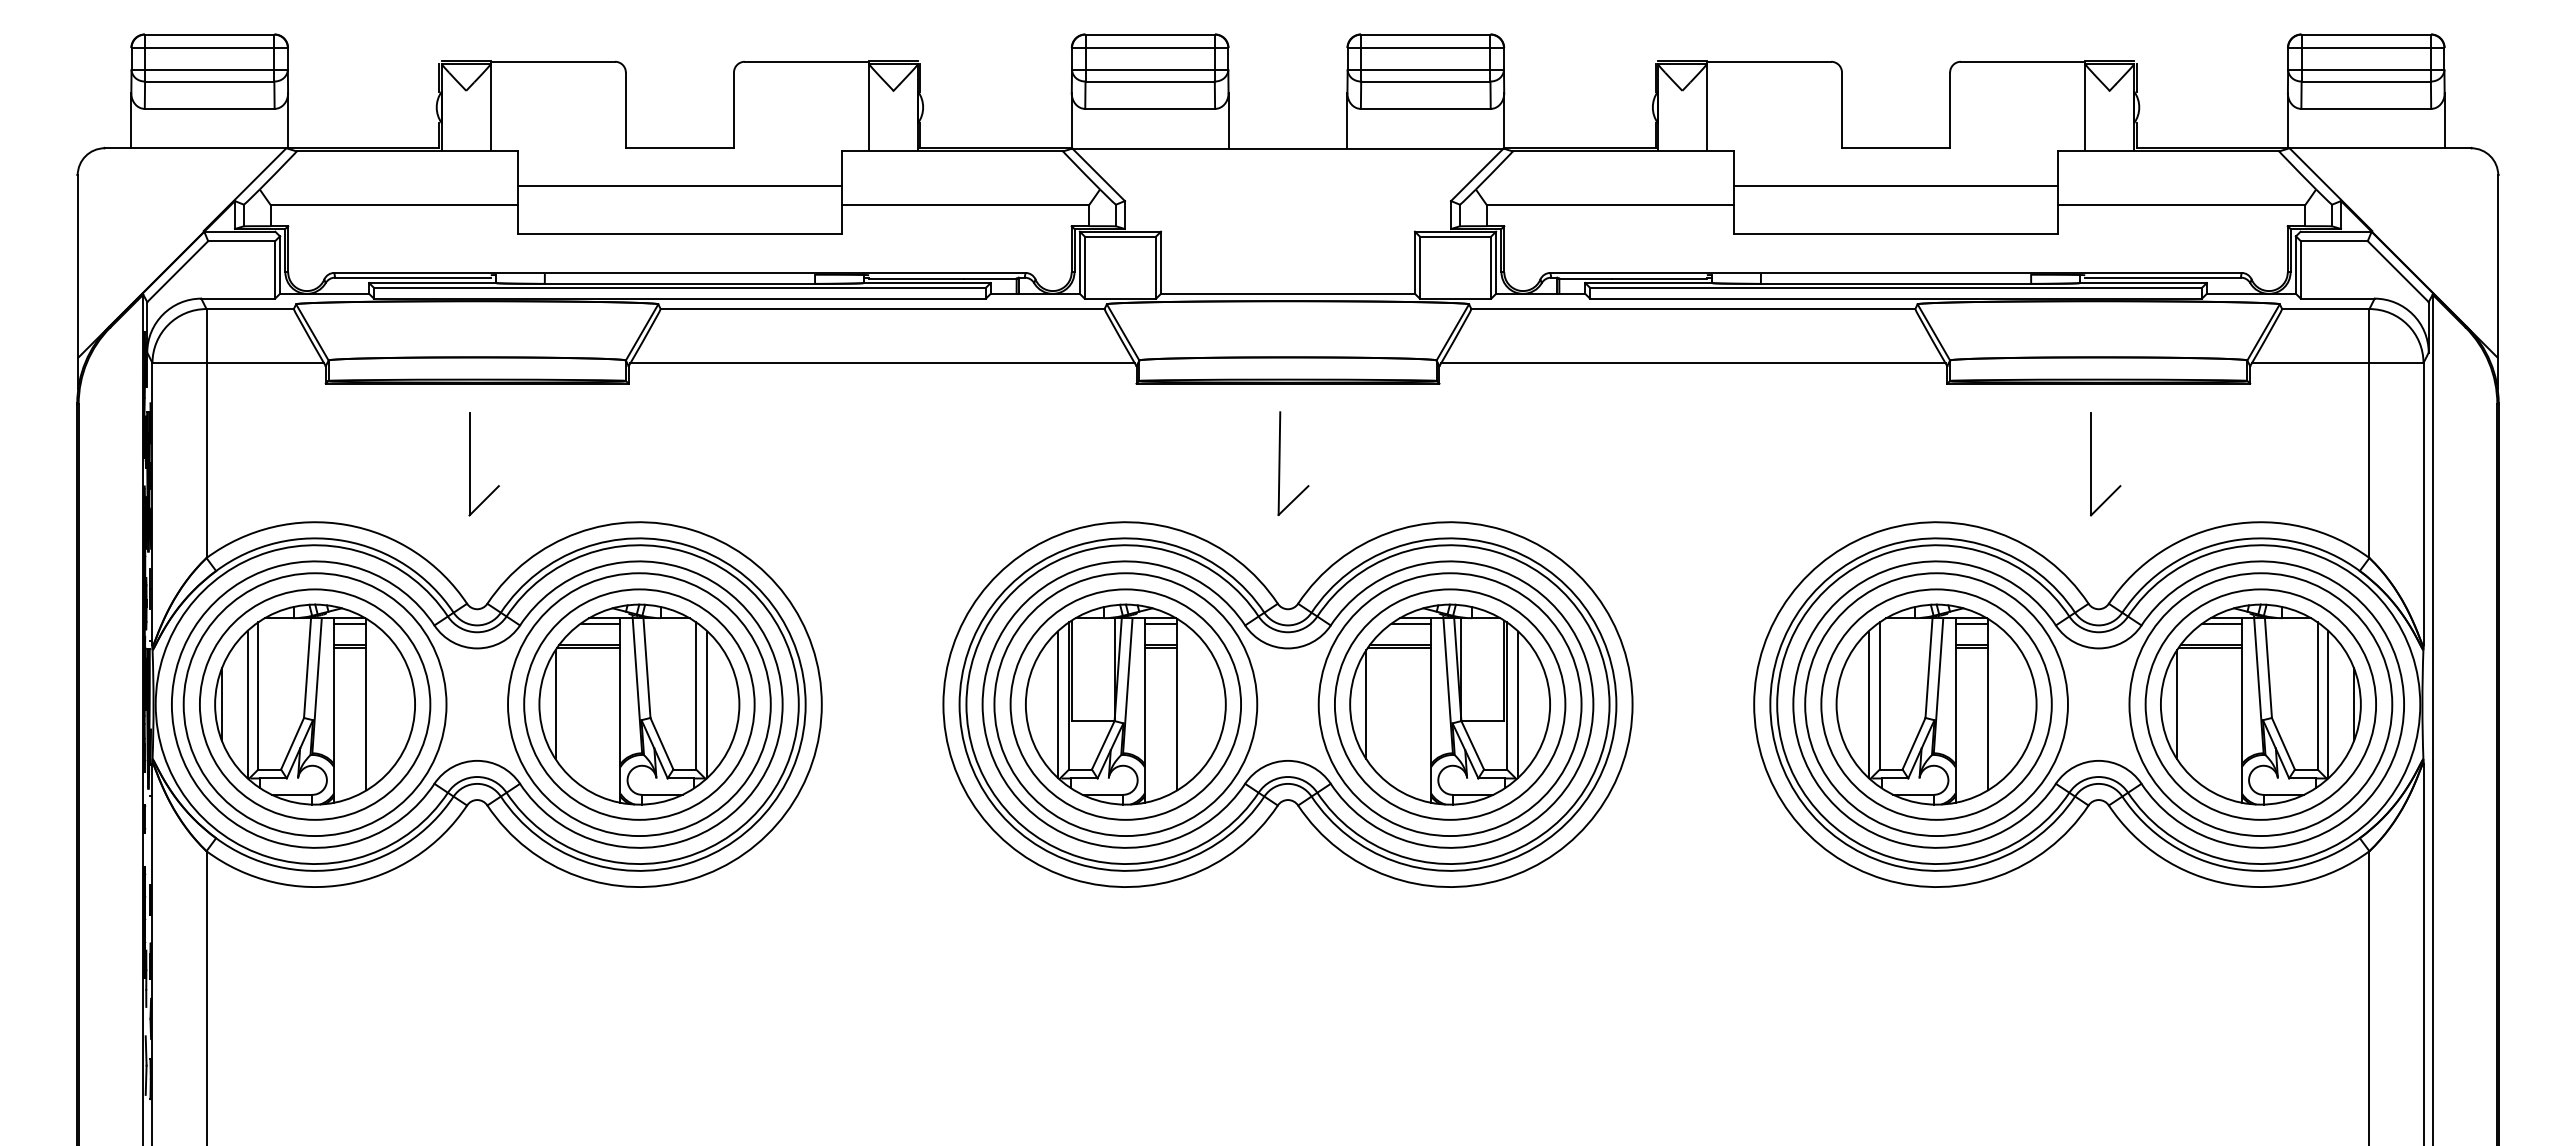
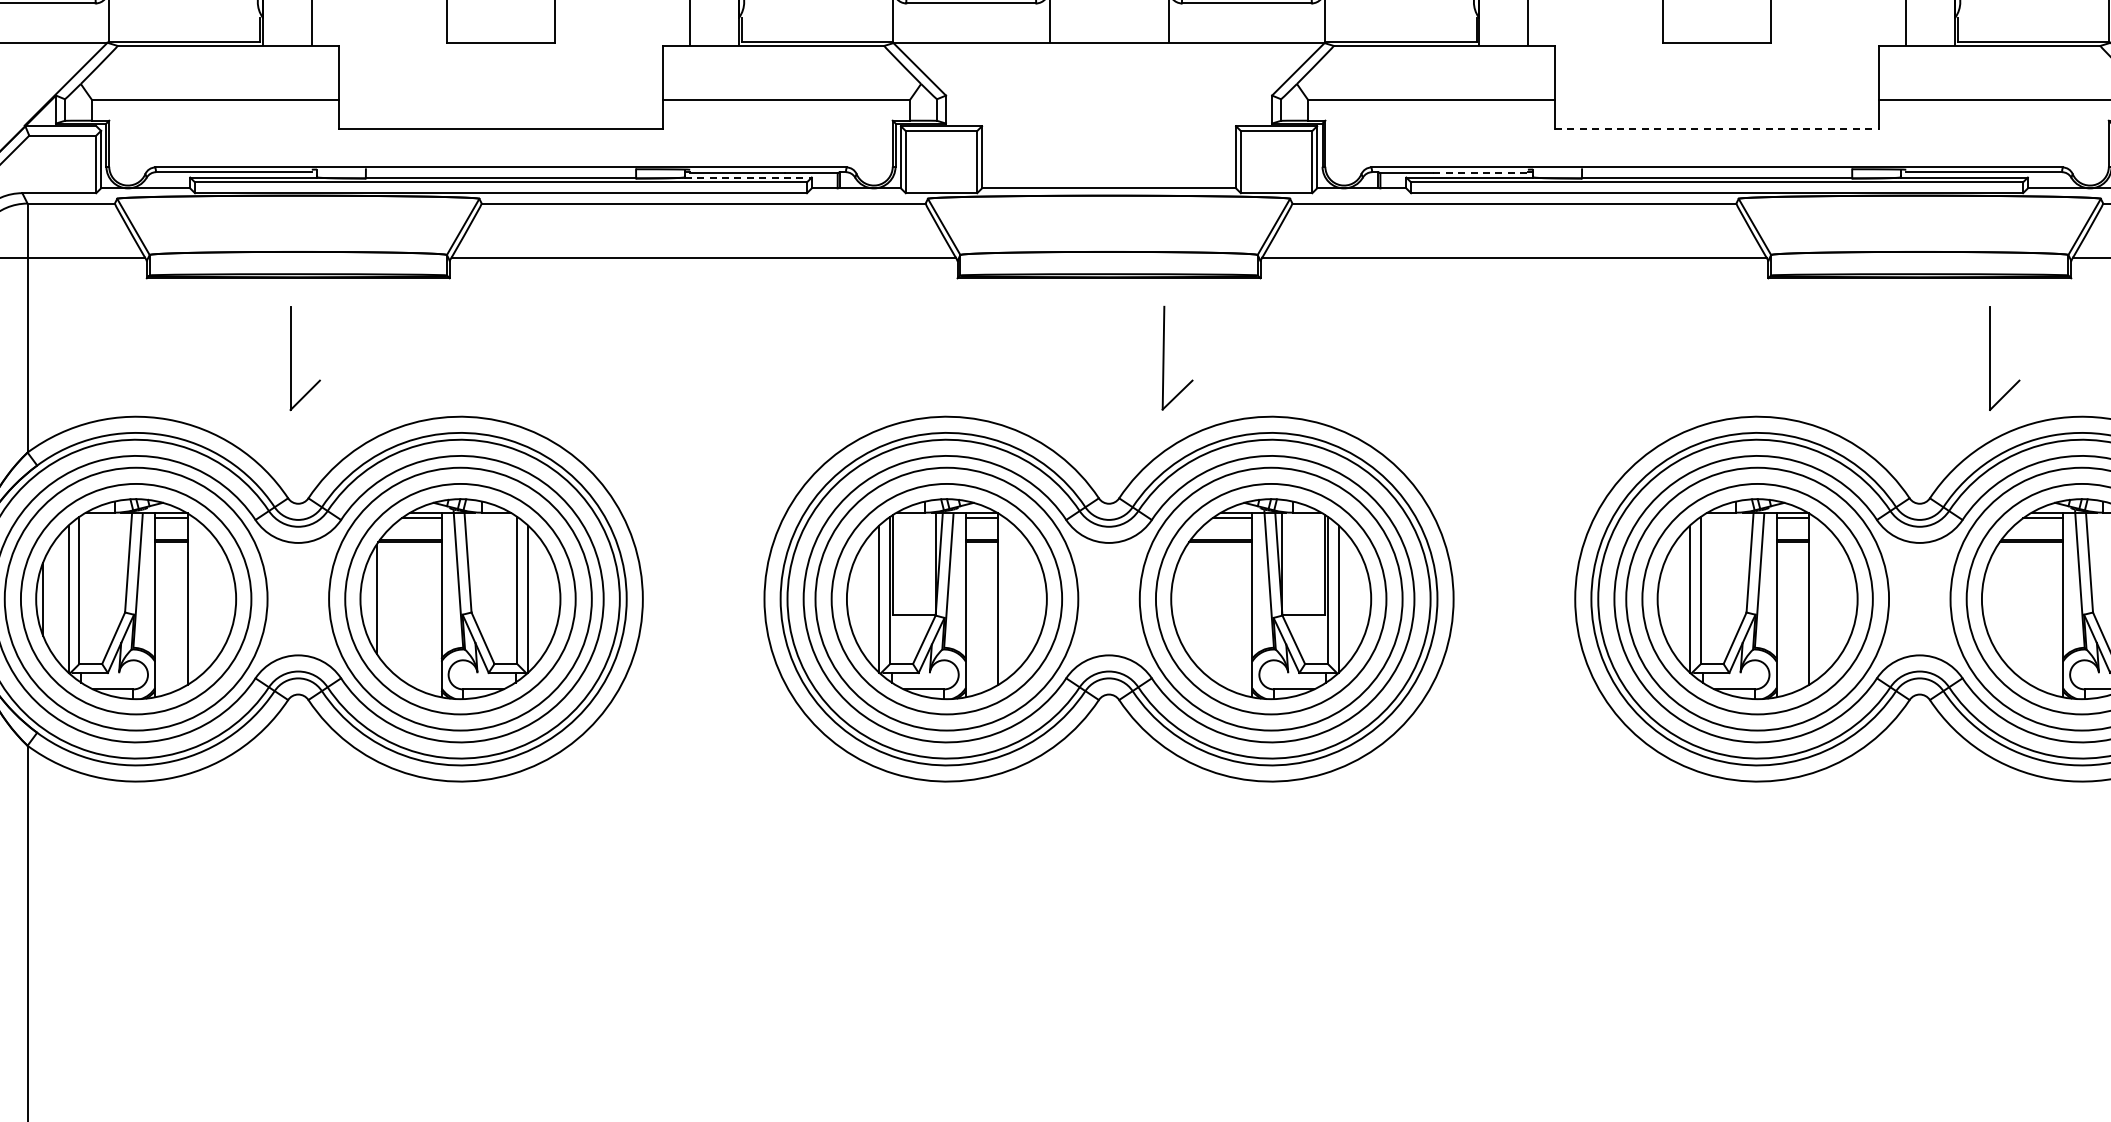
line: (679, 185) -> (500, 80), removed
line: (1895, 185) -> (1716, 80), removed
line: (1896, 234) -> (1717, 129), solid -> dashed
line: (1660, 278) -> (1481, 173), solid -> dashed
line: (927, 283) -> (748, 178), solid -> dashed
part: (1280, 463) -> (1164, 358), moved
part: (2091, 464) -> (1990, 359), moved
line: (1366, 704) -> (1187, 599), removed
line: (2177, 704) -> (1998, 599), removed

